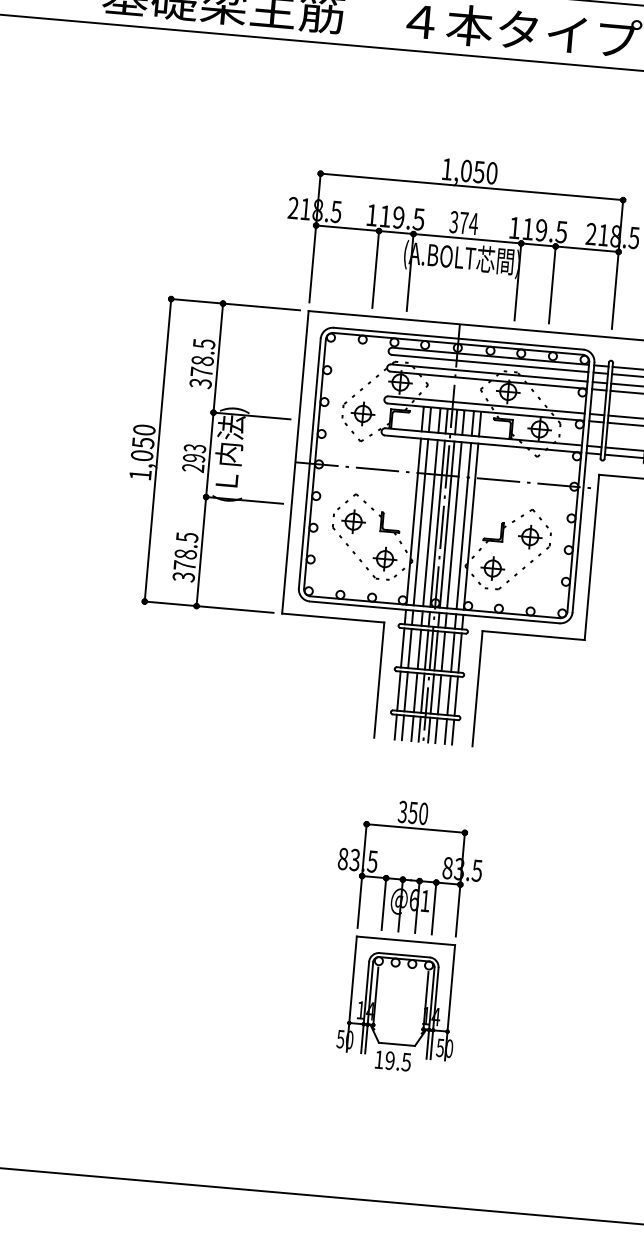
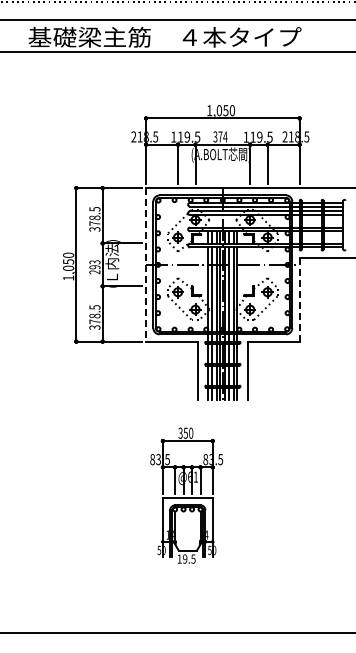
line: (296, 461) -> (146, 264), solid -> dashed
line: (591, 556) -> (299, 299), solid -> dashed
part: (403, 935) -> (186, 495), moved

